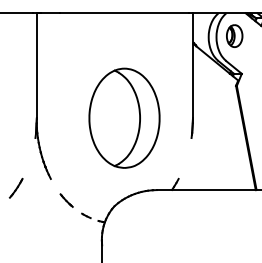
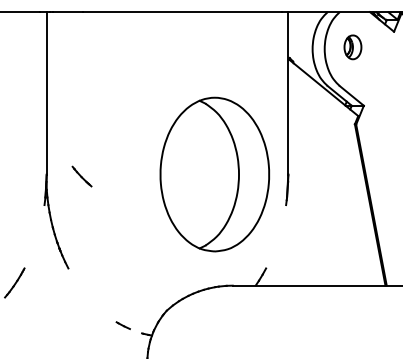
part: (234, 35) -> (352, 46), size x0.7
part: (124, 117) -> (214, 173), moved
line: (66, 200) -> (81, 176), moved

